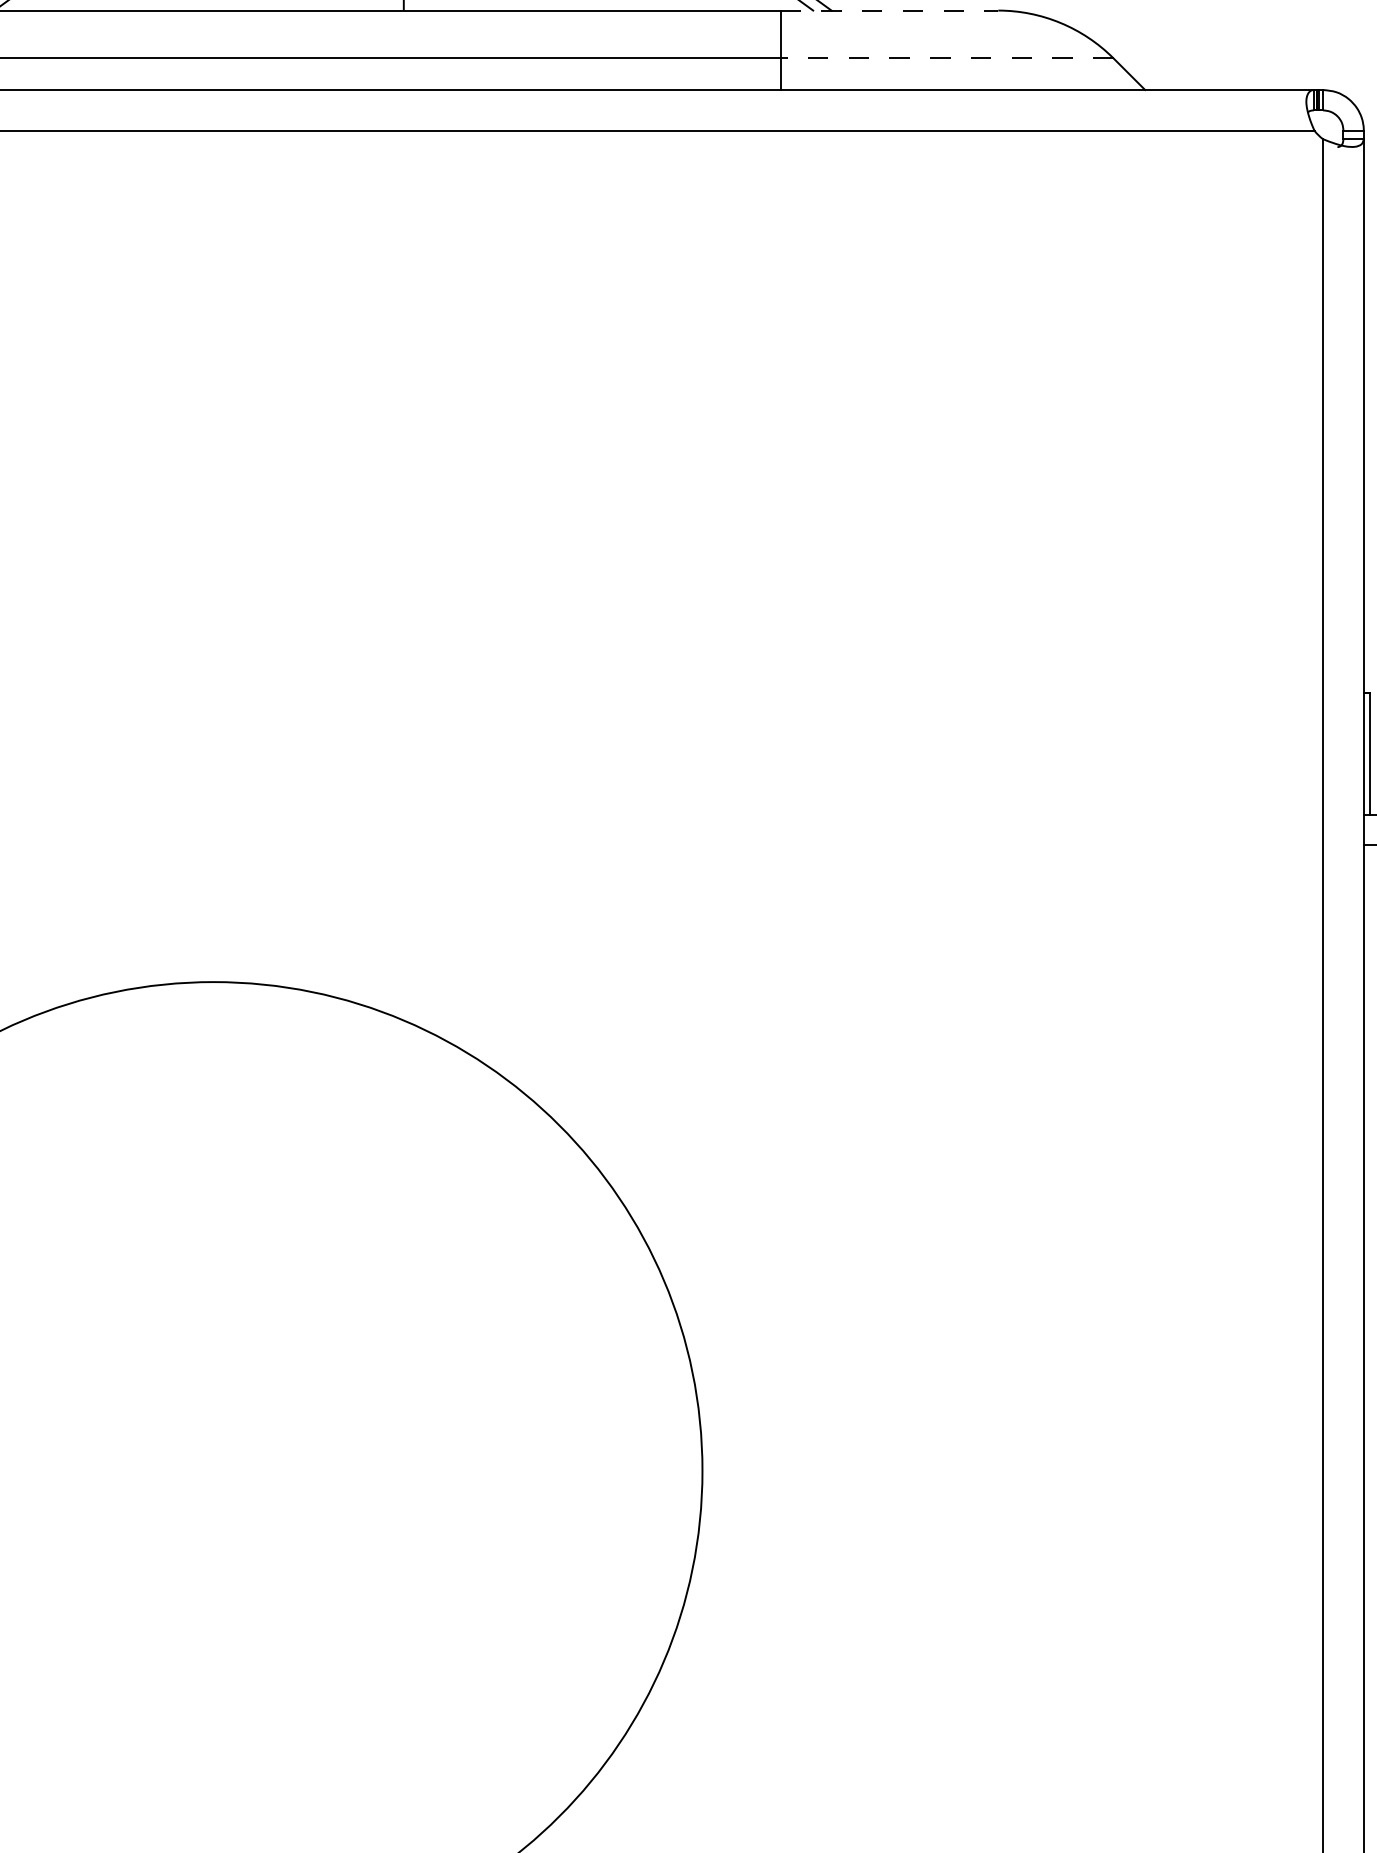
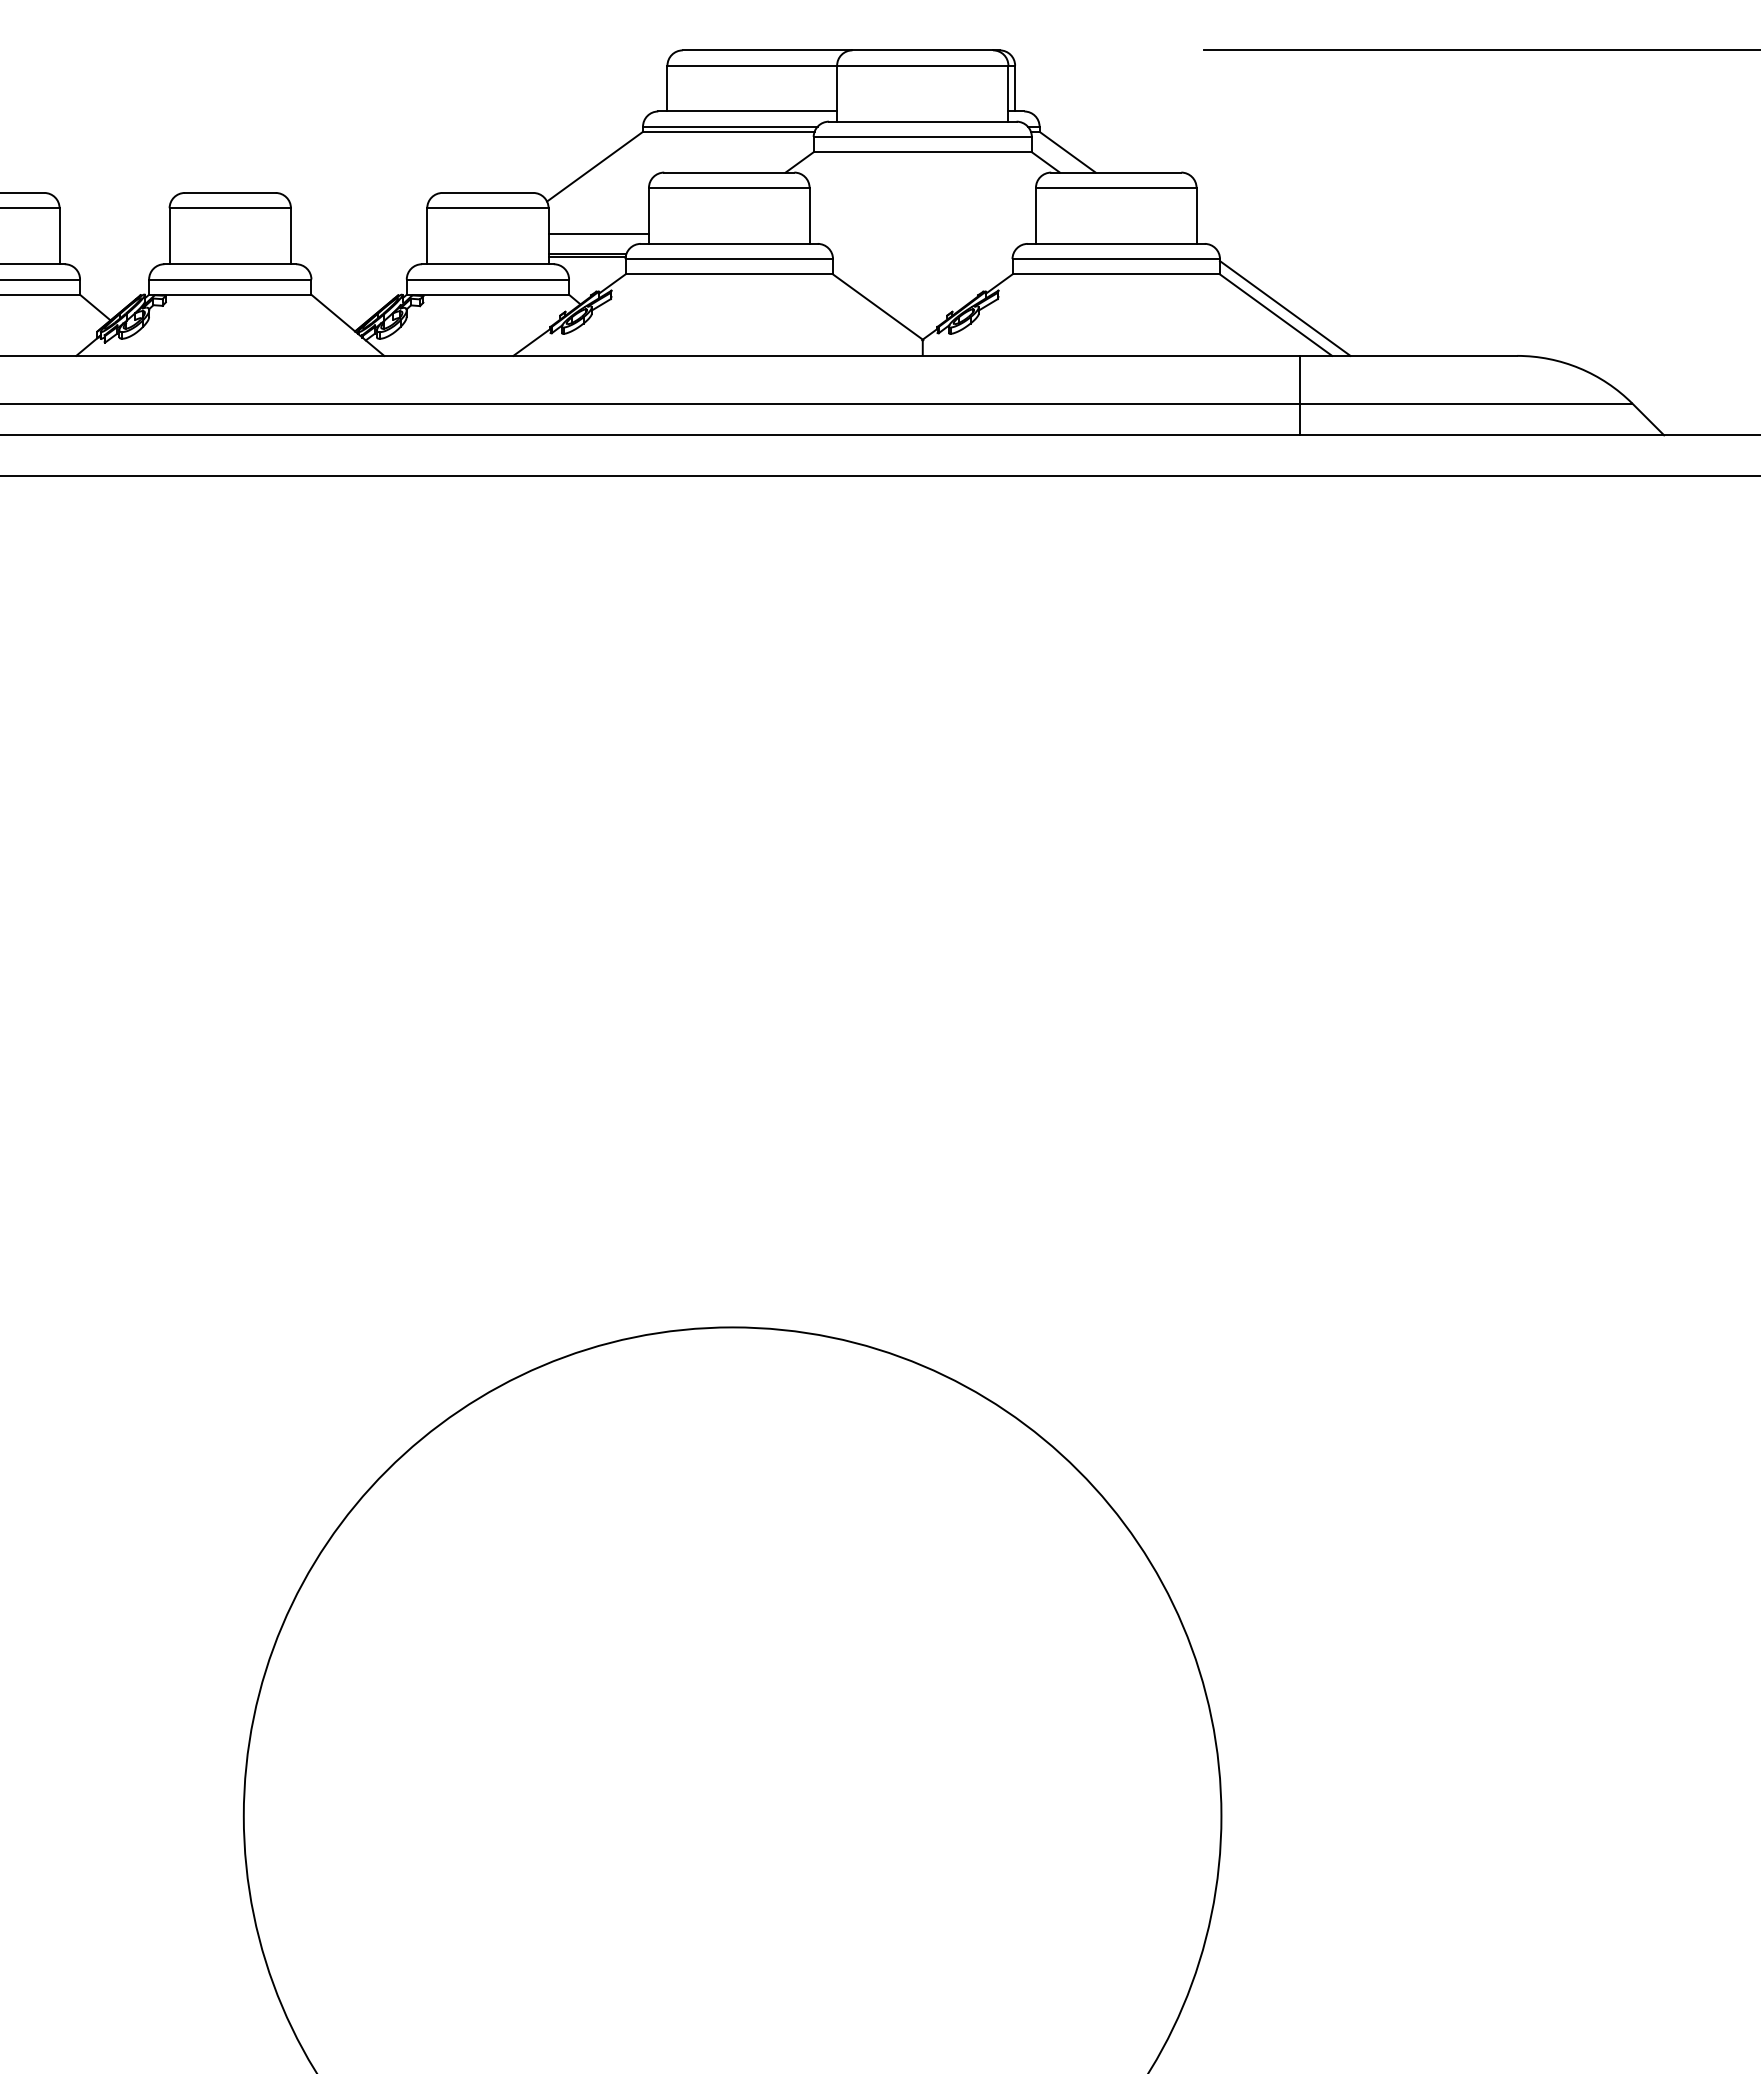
line: (889, 10) -> (1408, 355), dashed -> solid
line: (946, 58) -> (1465, 403), dashed -> solid

